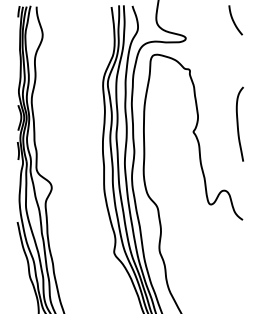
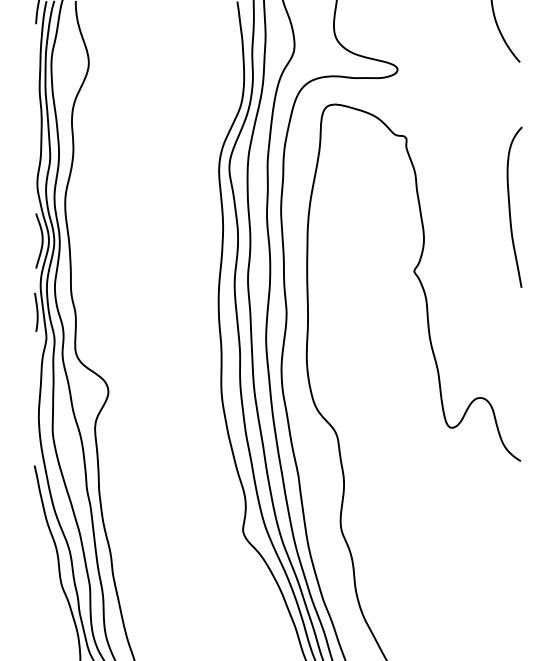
curve: (238, 123) -> (511, 205), moved

